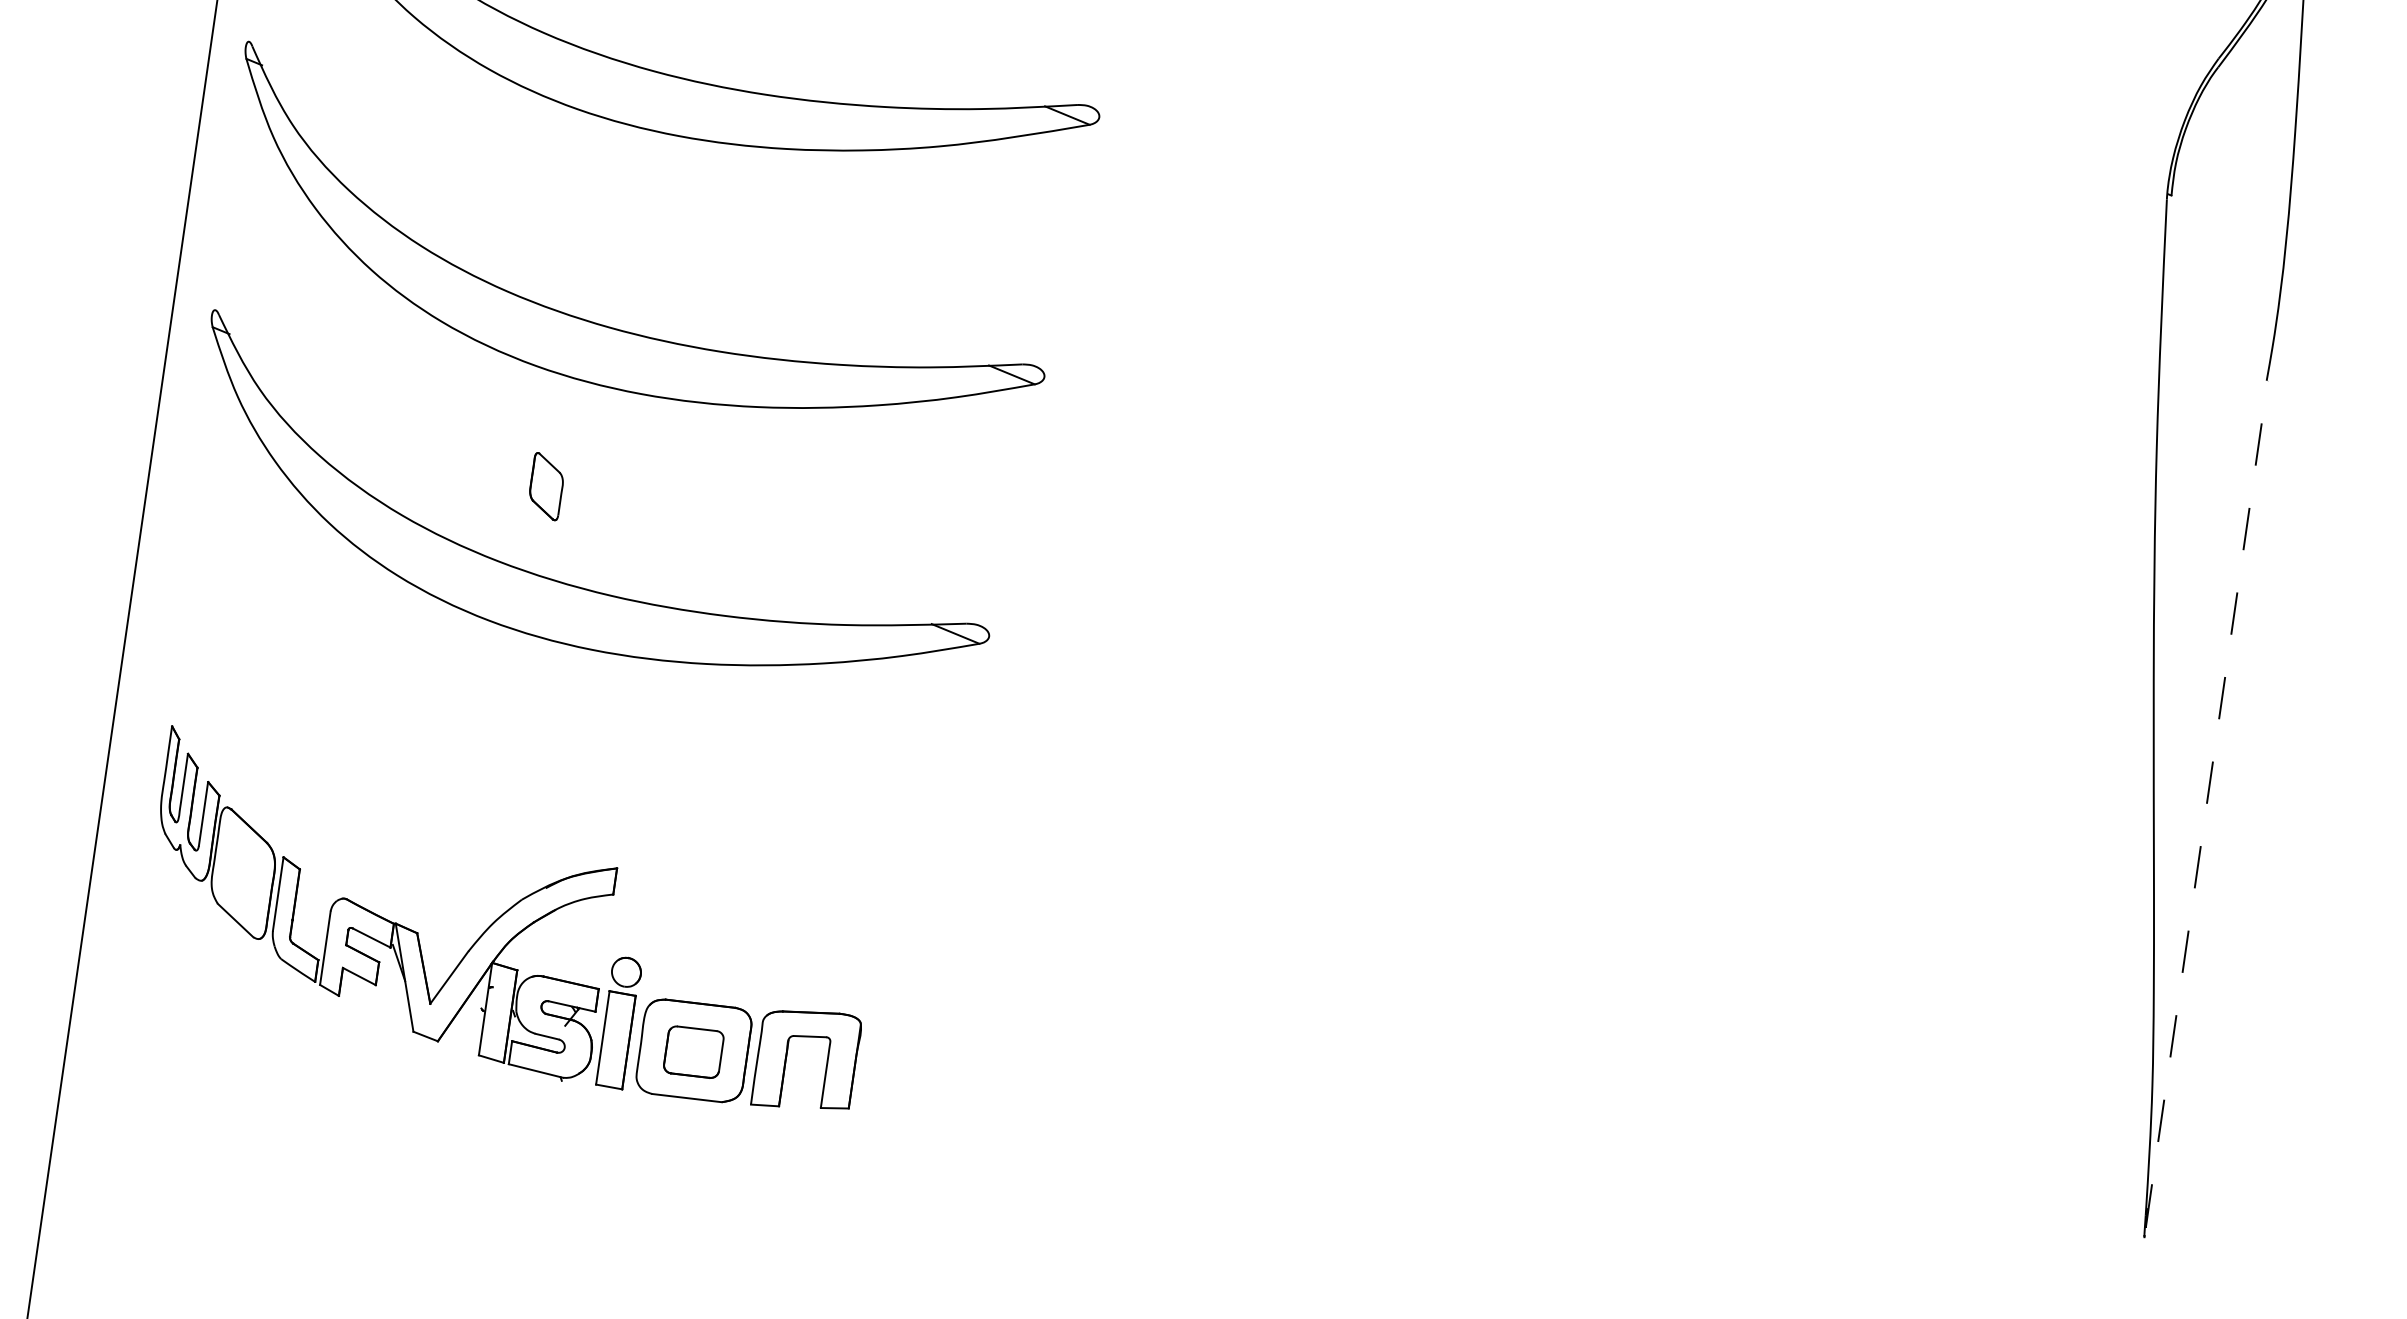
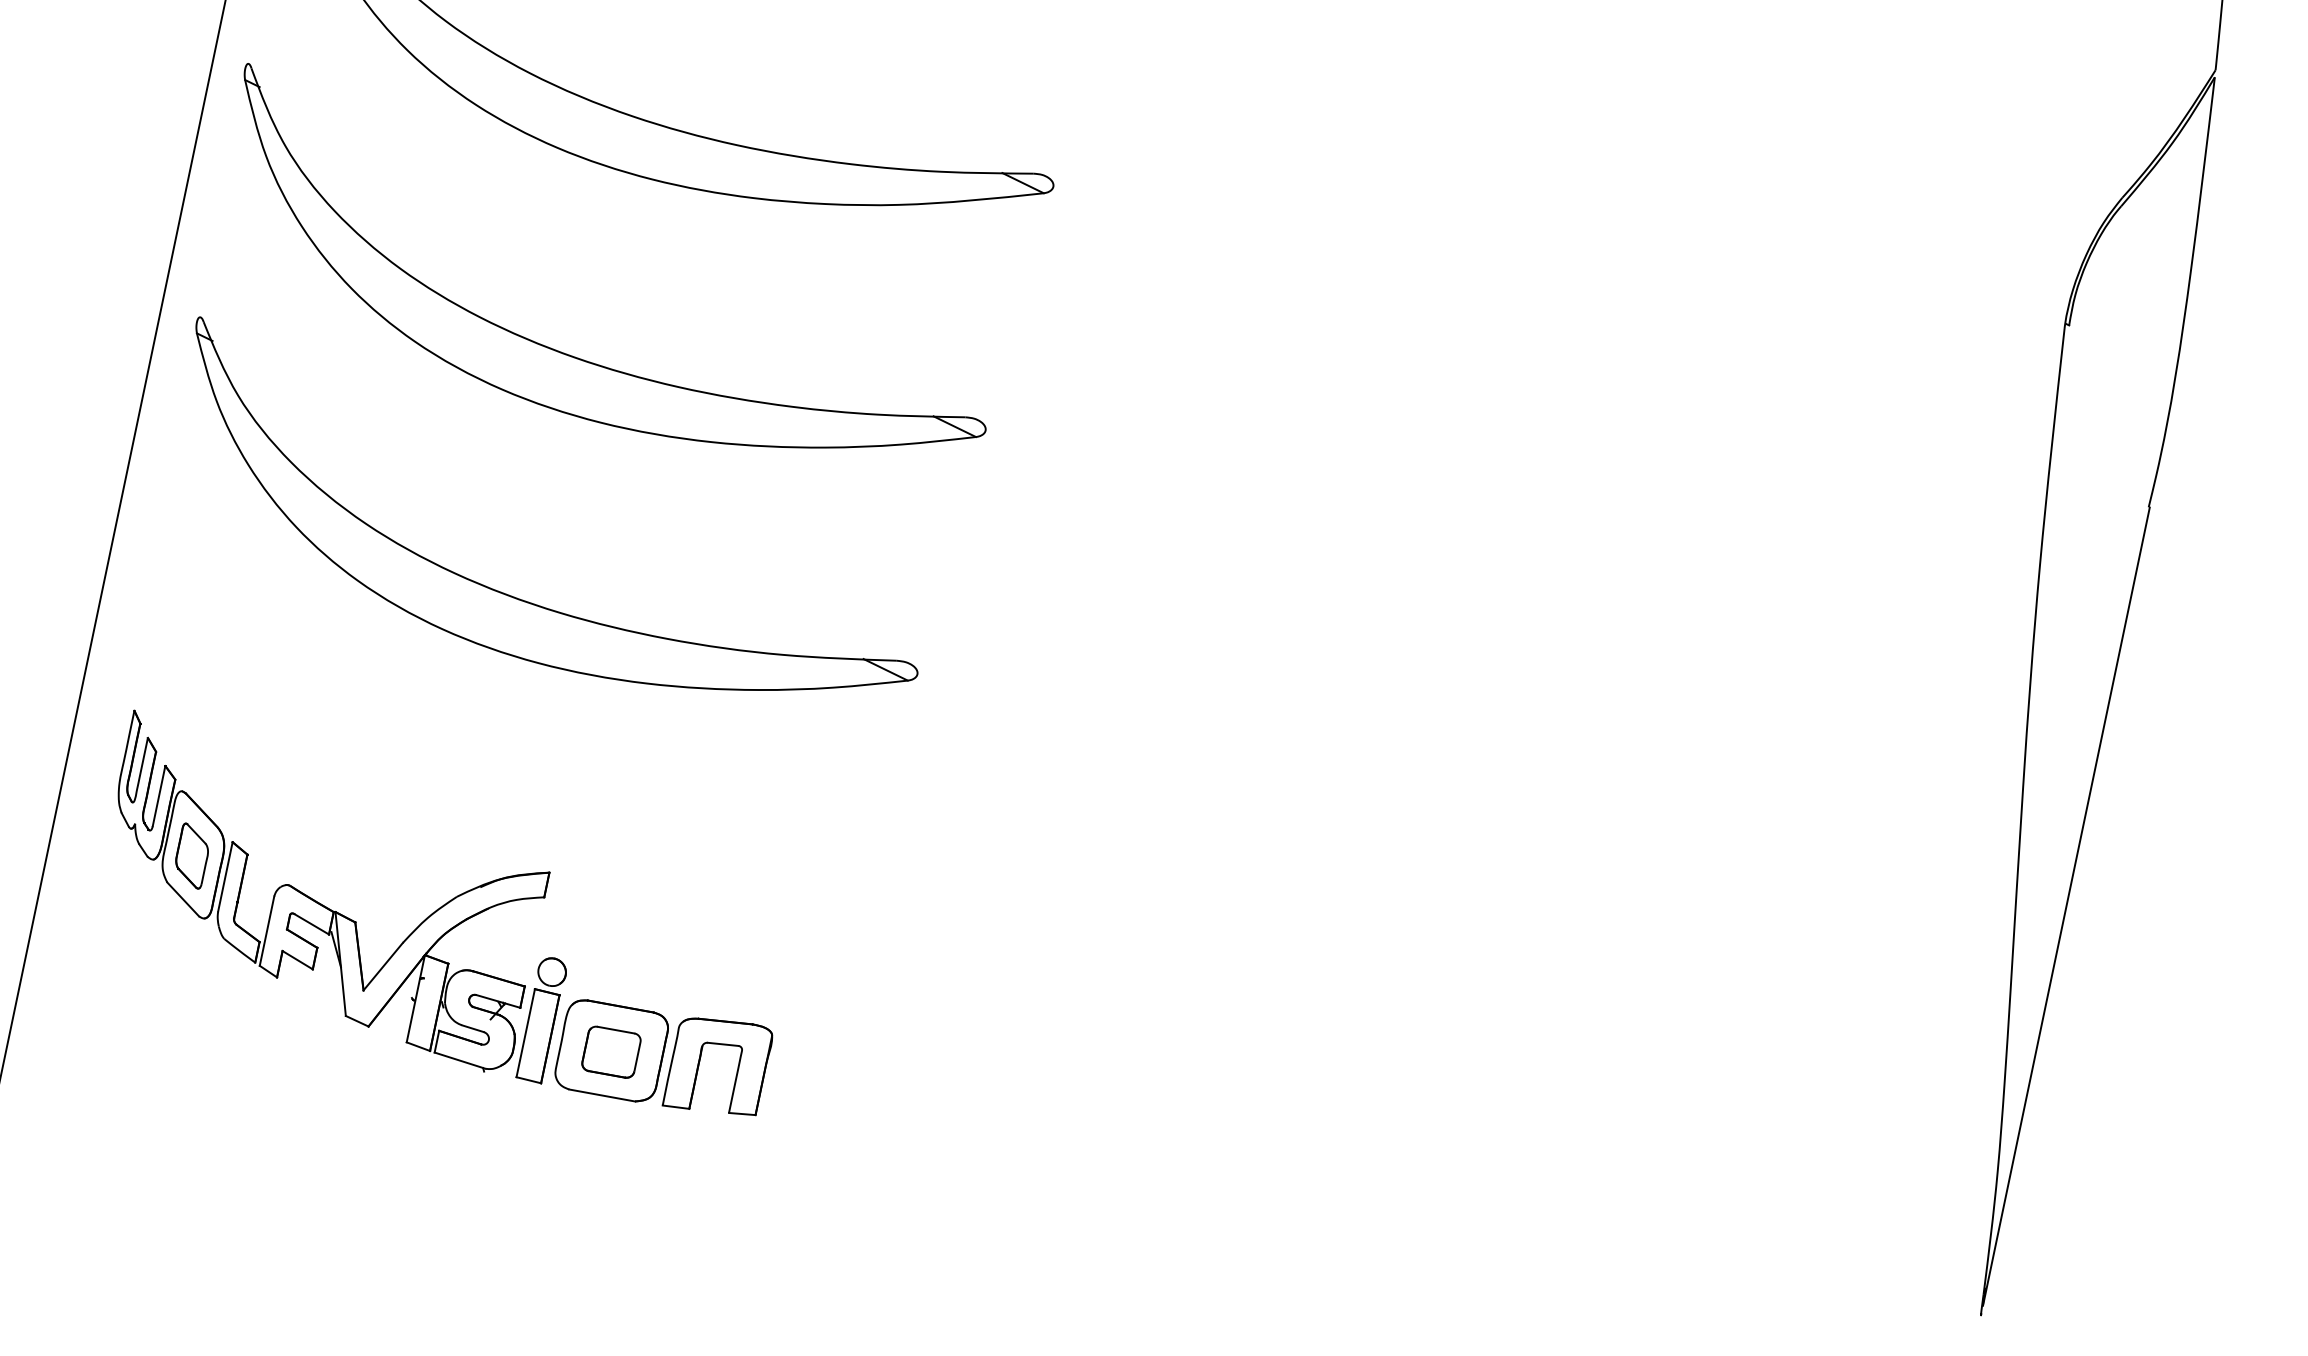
part: (545, 486) -> (191, 855), moved
line: (2206, 802) -> (2066, 905), dashed -> solid

